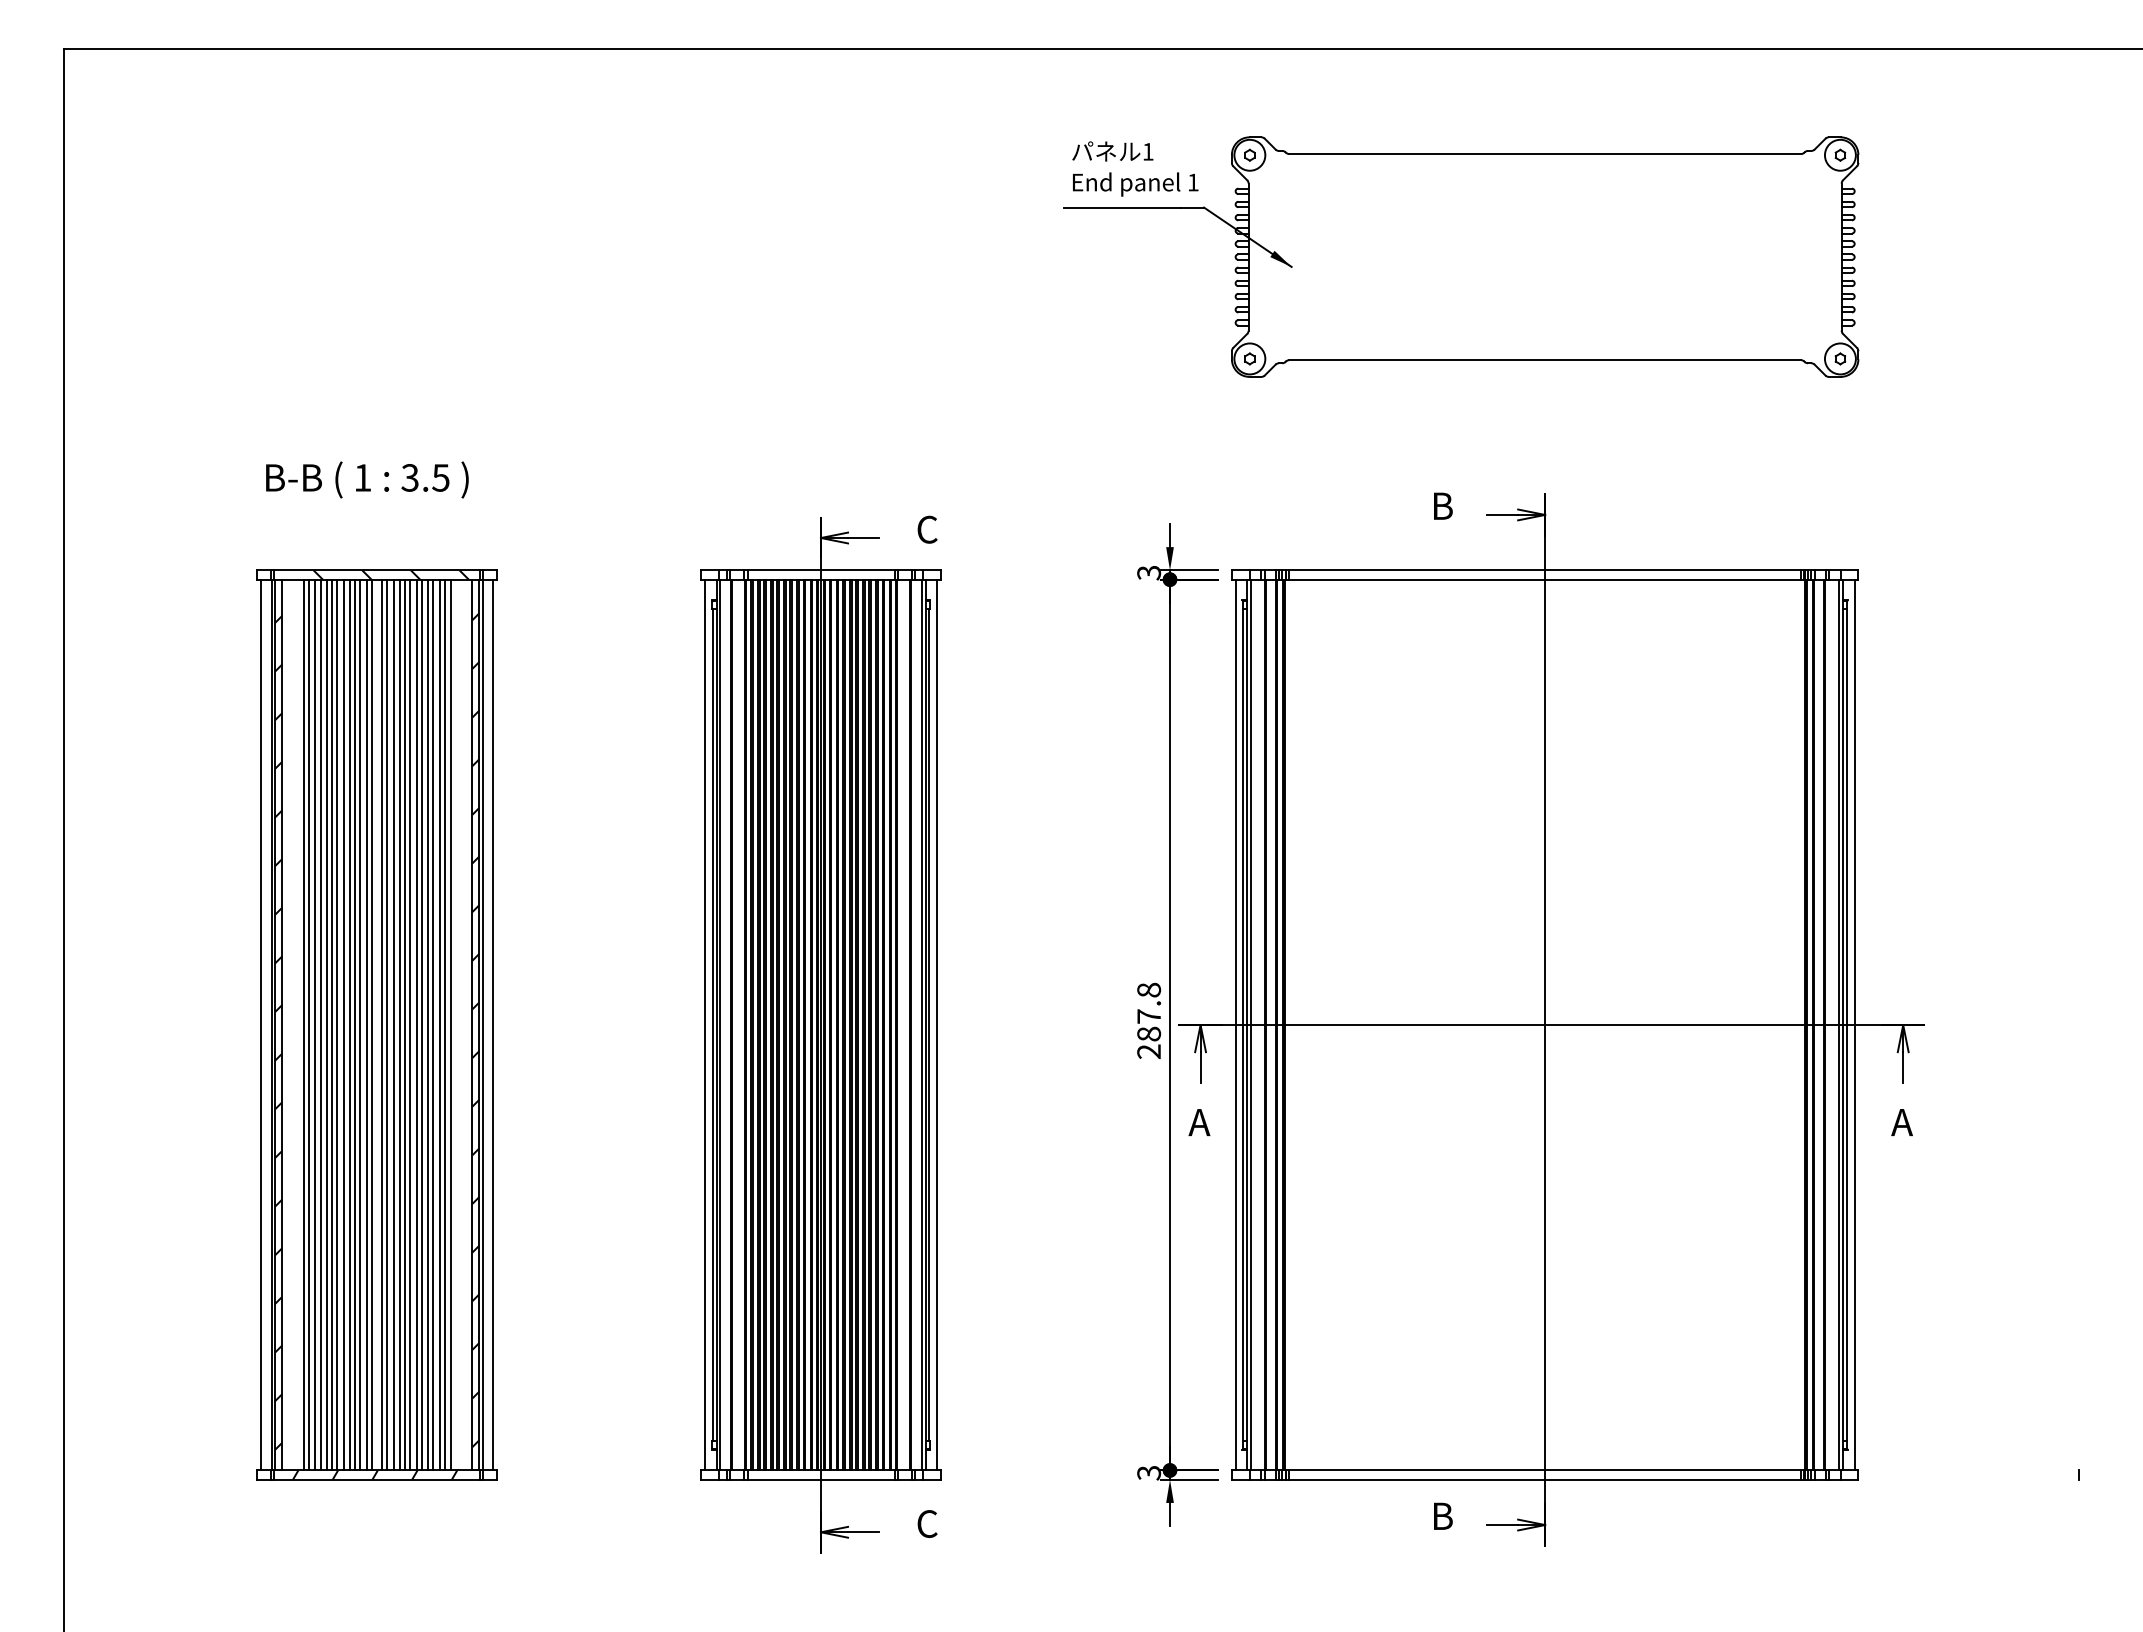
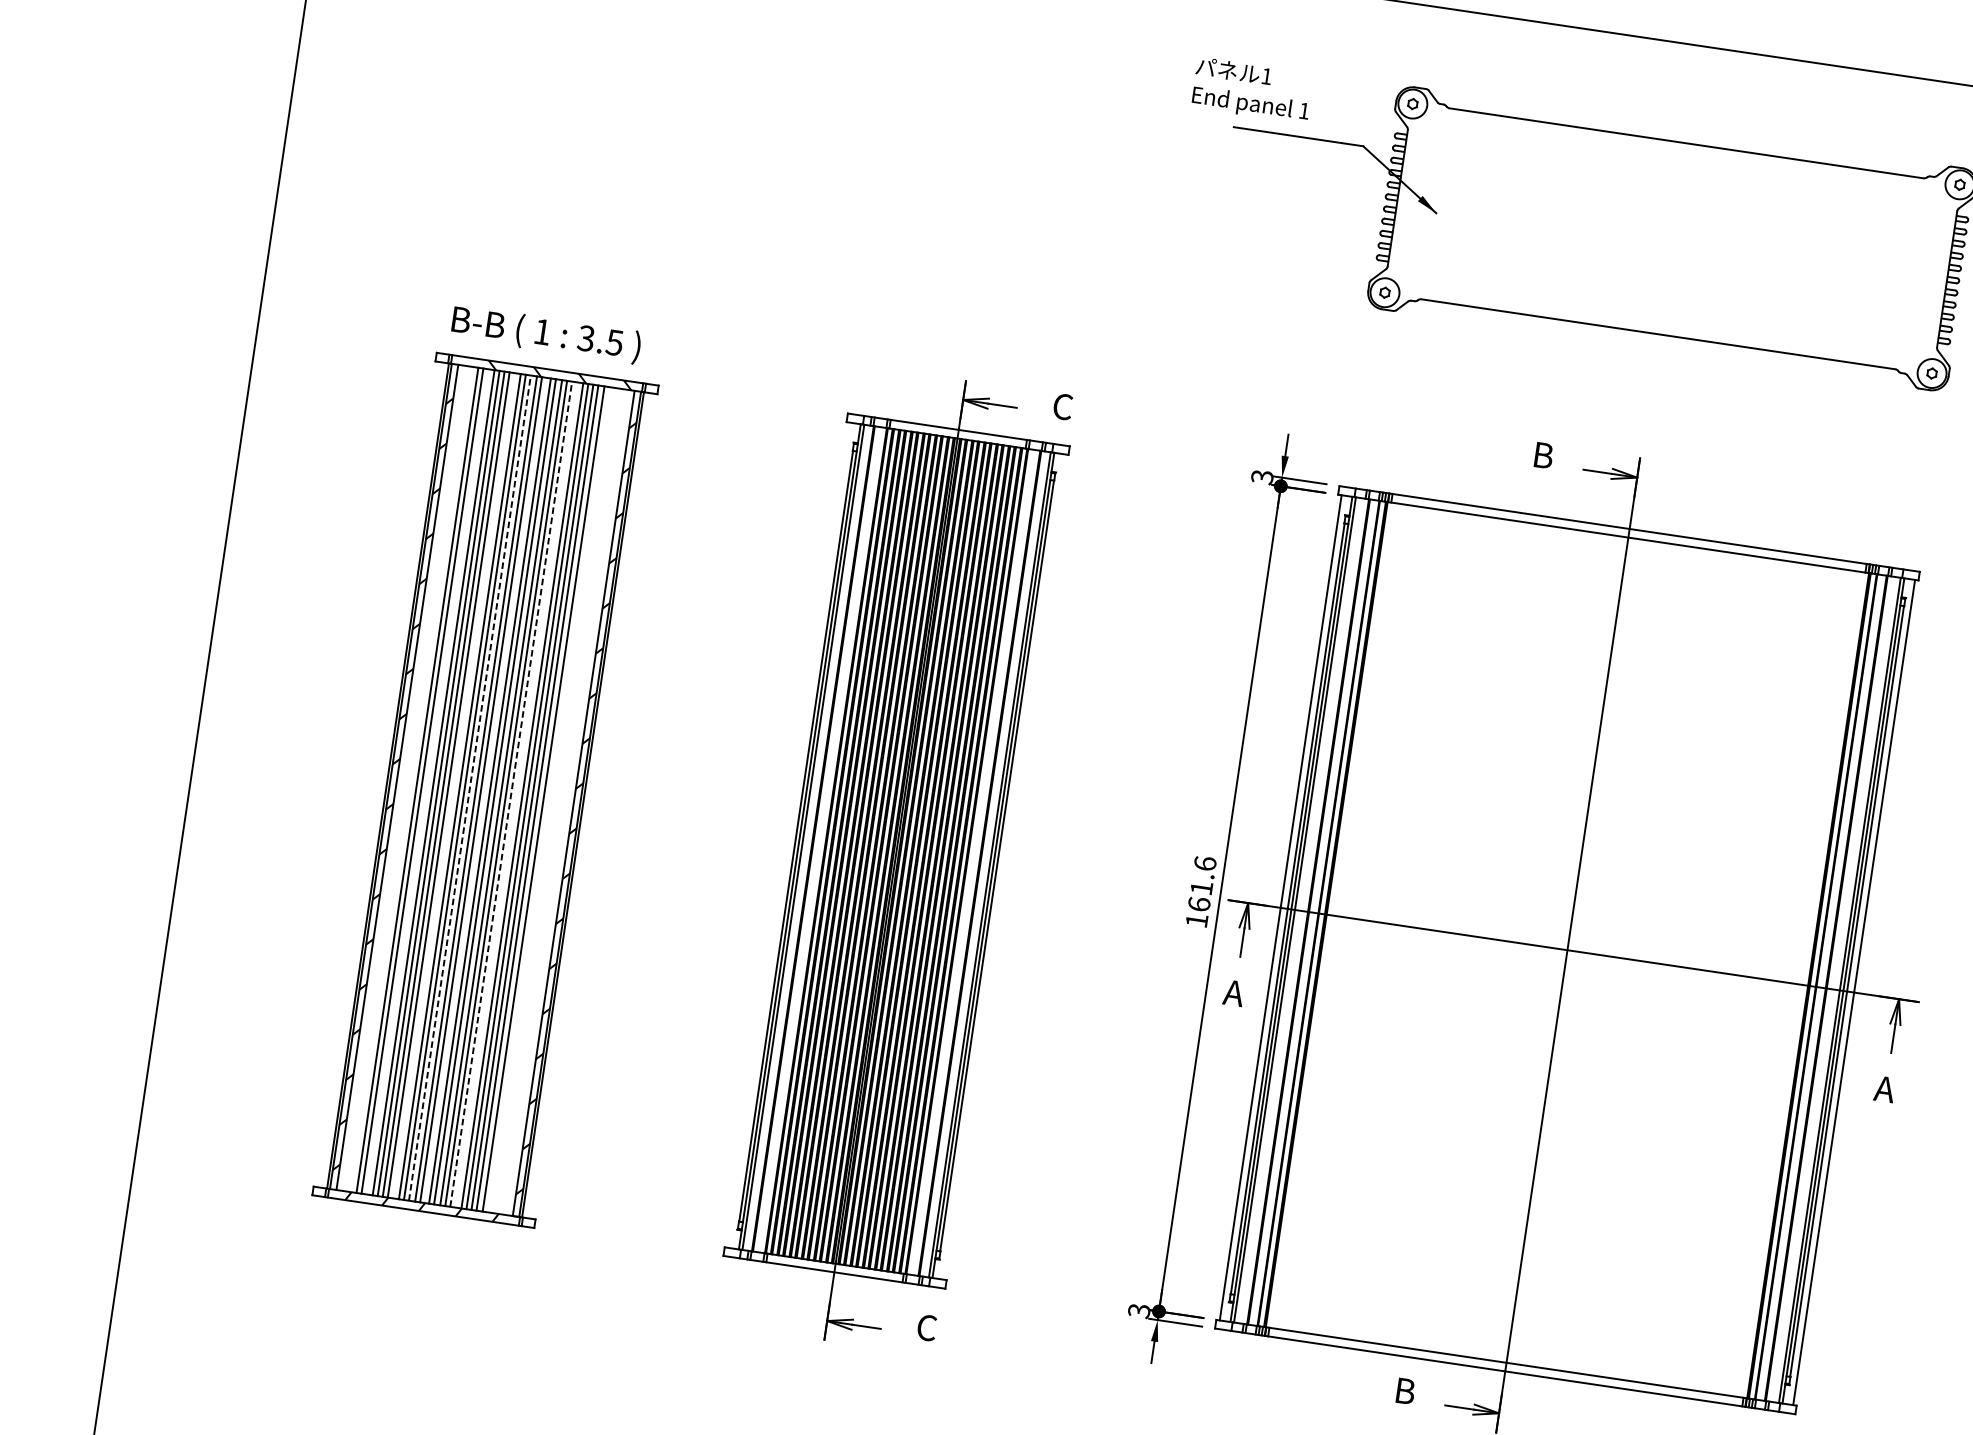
text: (1135, 168) -> (1252, 90), moved
text: (367, 479) -> (546, 334), moved
text: (1148, 1020) -> (1200, 891), 287.8 -> 161.6
line: (261, 1024) -> (378, 774), removed
line: (314, 1024) -> (427, 781), removed
line: (344, 1024) -> (455, 785), removed
line: (360, 1024) -> (470, 787), solid -> dashed
line: (404, 1024) -> (510, 793), solid -> dashed
line: (410, 1024) -> (516, 794), removed
line: (445, 1024) -> (548, 799), removed
line: (450, 1024) -> (553, 799), removed
line: (493, 1024) -> (593, 805), removed
line: (704, 1024) -> (788, 834), removed
line: (937, 1024) -> (1004, 866), removed

